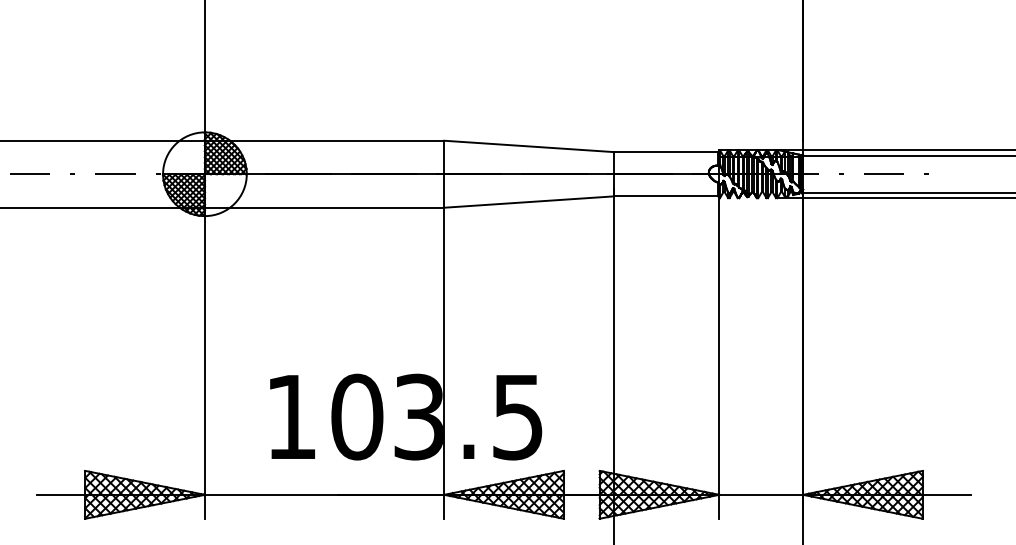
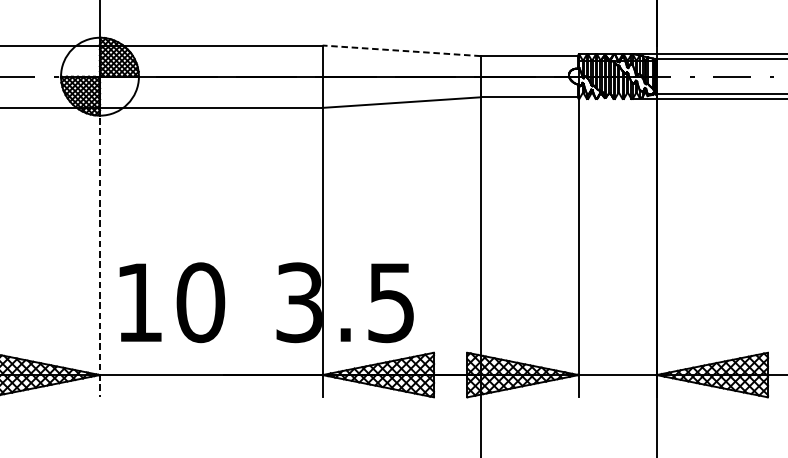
line: (528, 146) -> (401, 50), solid -> dashed
line: (204, 363) -> (99, 252), solid -> dashed
text: (326, 416) -> (172, 302), moved

